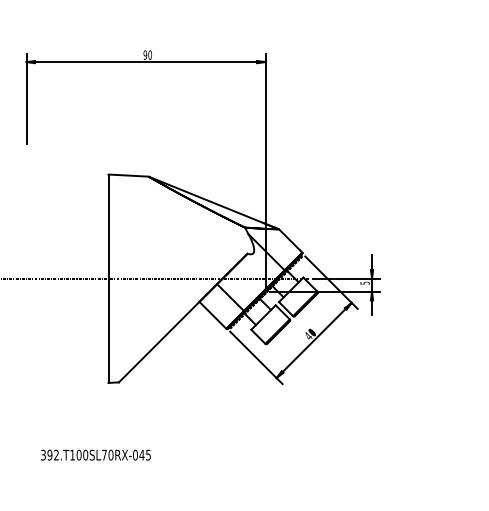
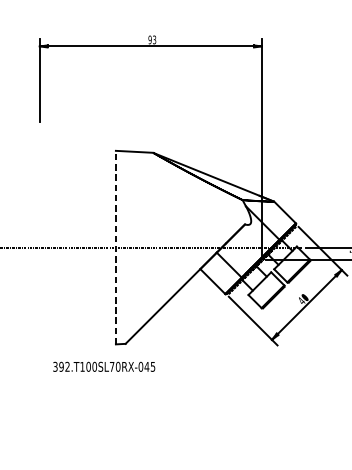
text: (149, 54) -> (153, 39), 90 -> 93
line: (108, 278) -> (115, 247), solid -> dashed
text: (95, 454) -> (103, 366), moved

